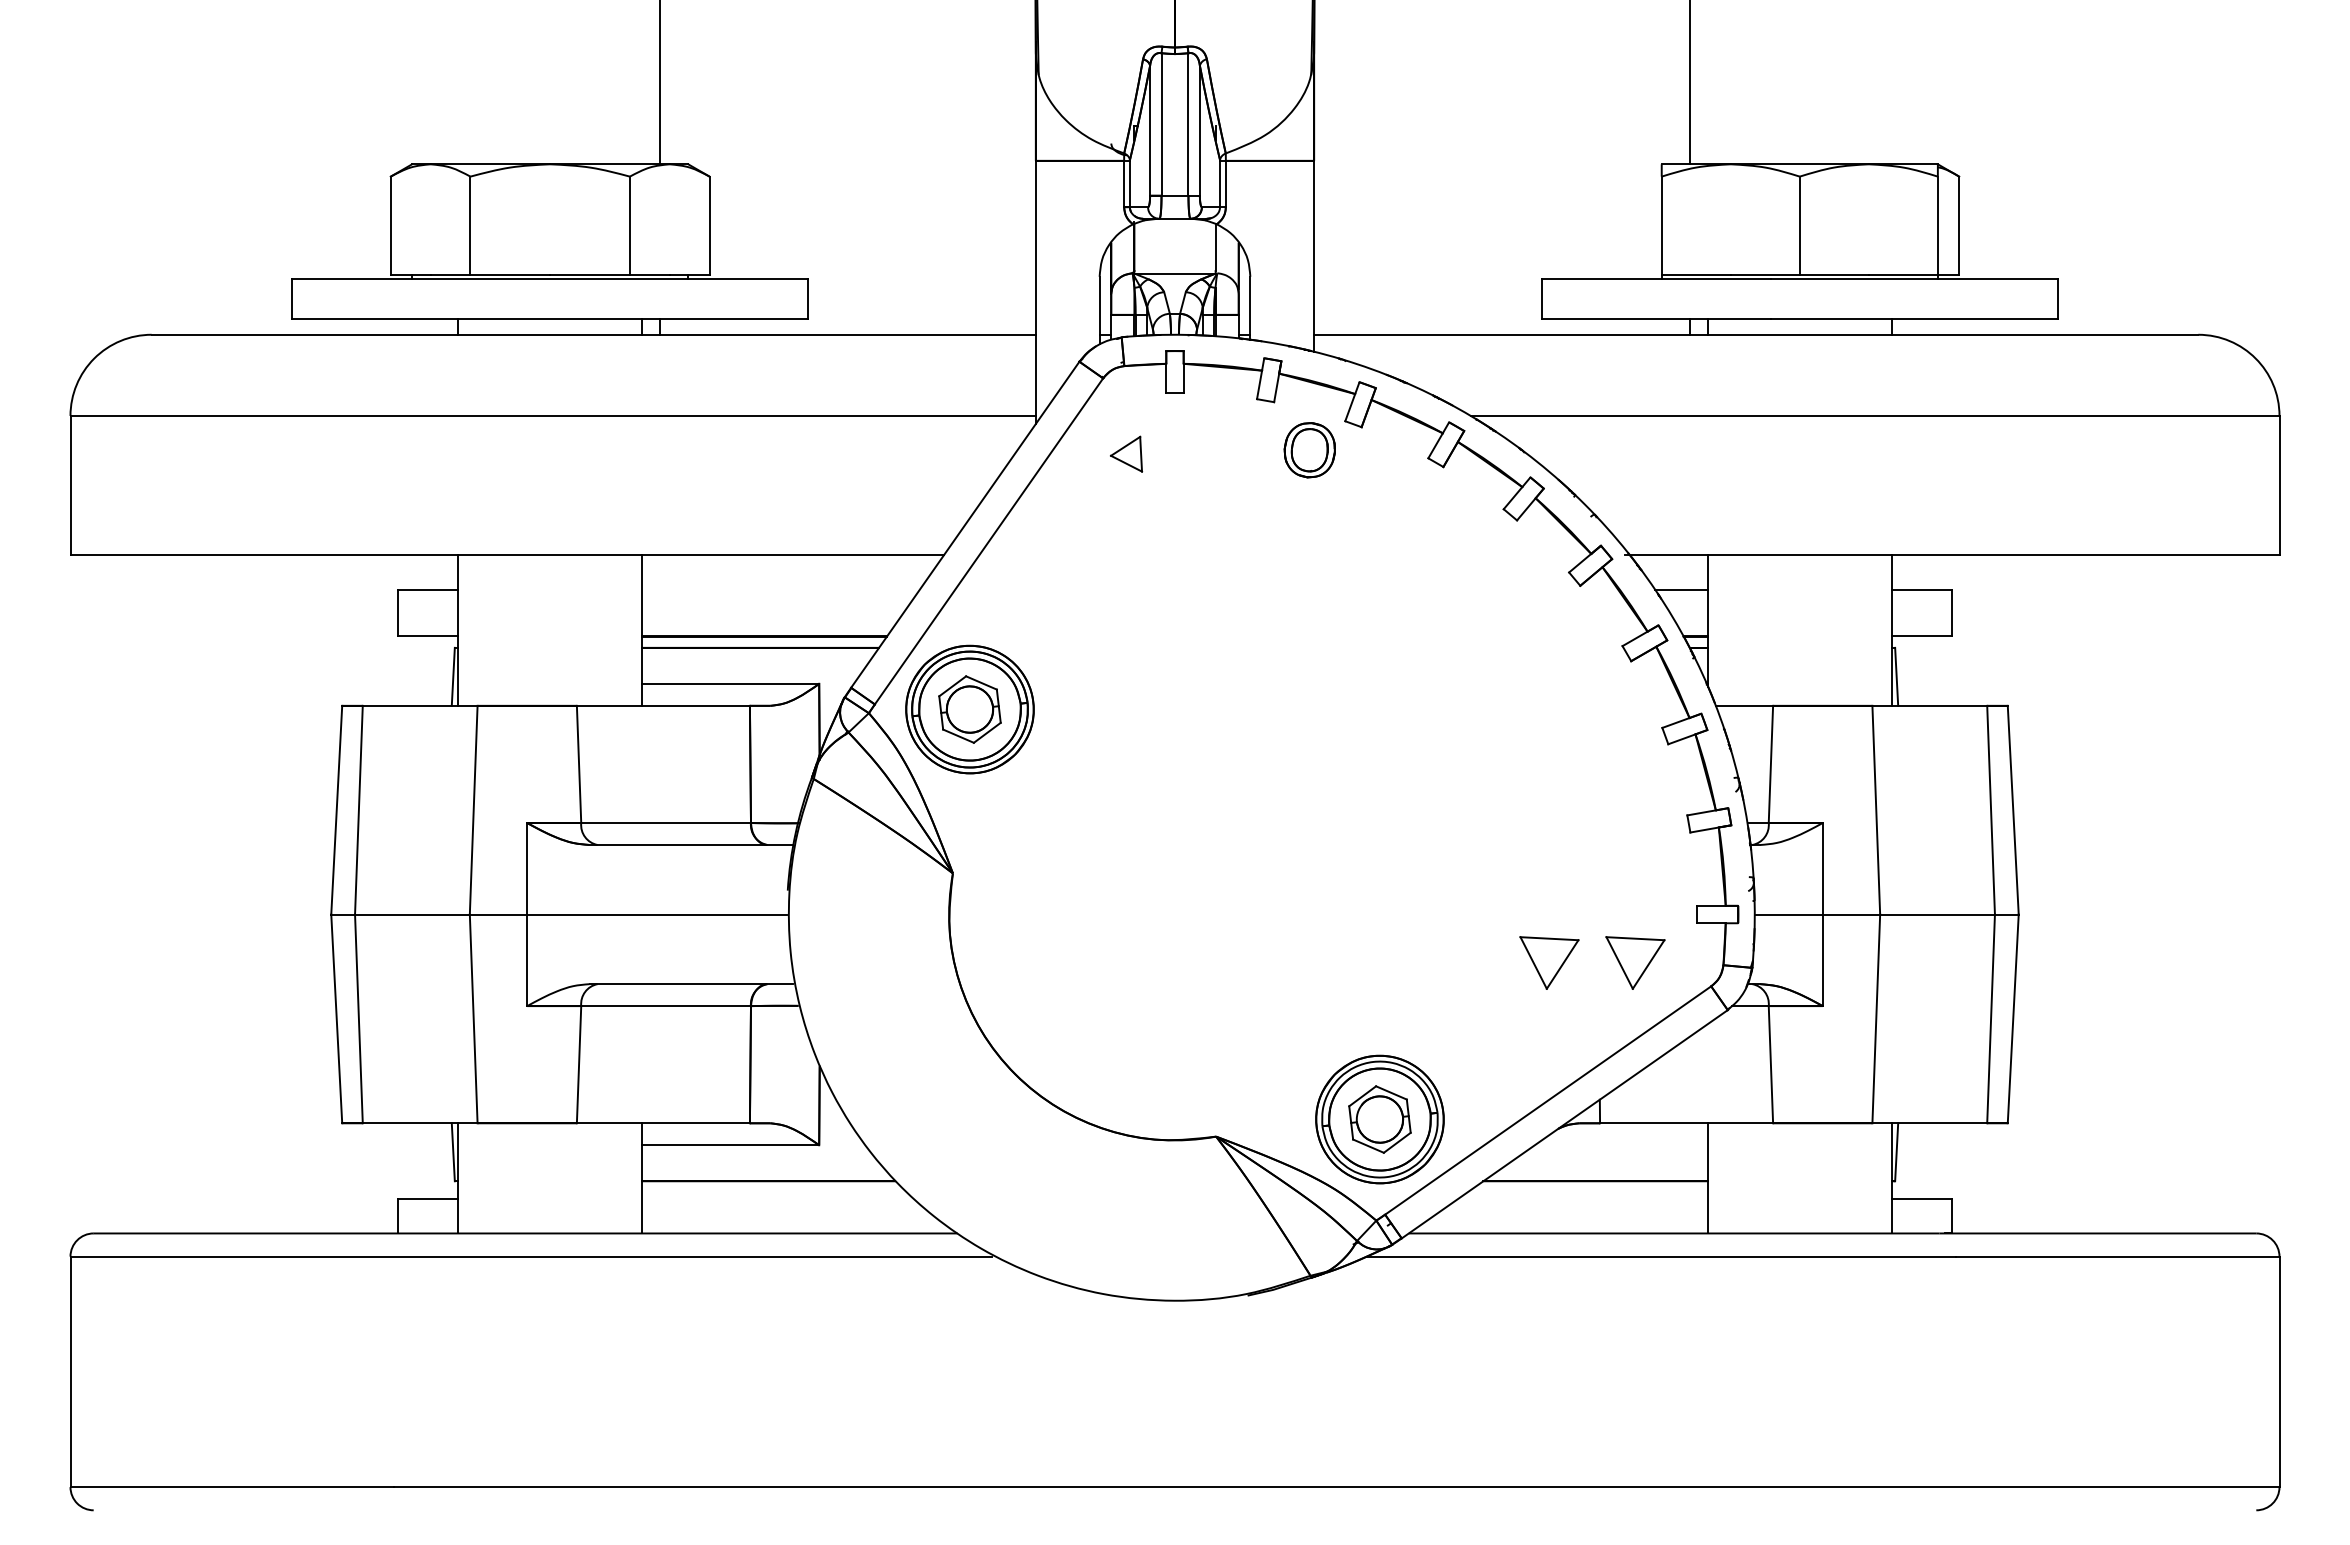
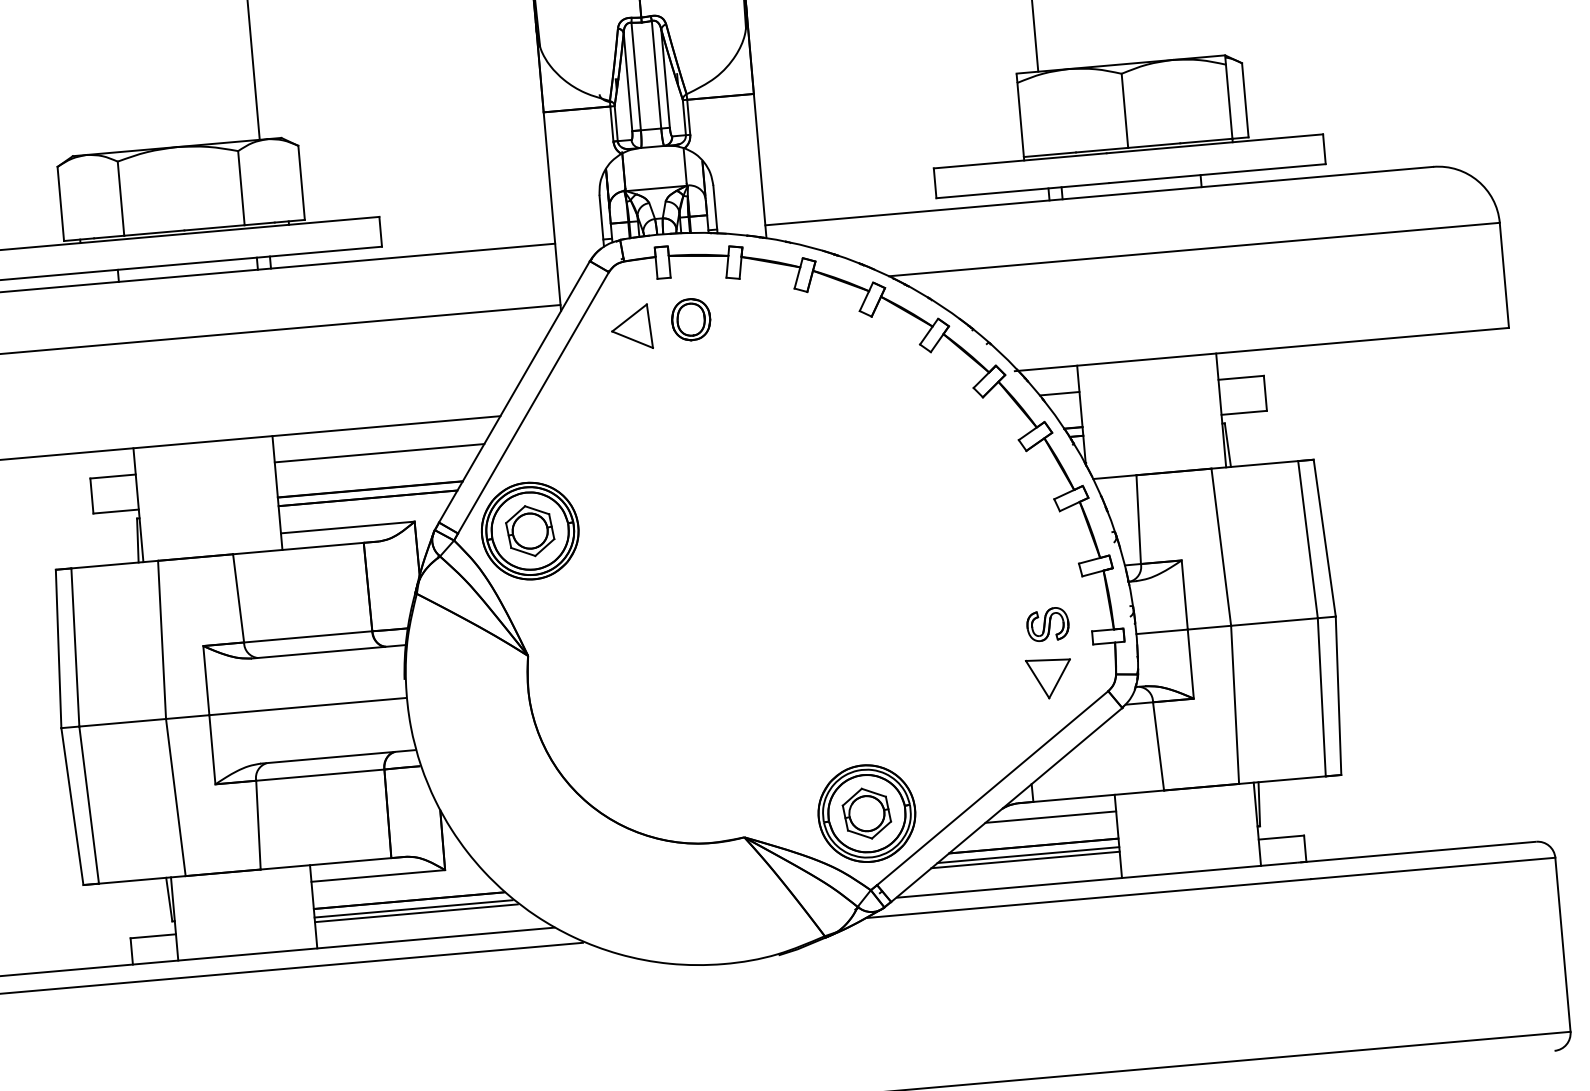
part: (1309, 450) -> (690, 319), moved
part: (1126, 454) -> (631, 328), size x1.67
line: (780, 589) -> (379, 452), added
part: (1639, 891) -> (1047, 624), added
part: (1549, 962) -> (984, 683), removed
line: (1620, 1145) -> (1050, 817), added
line: (773, 1192) -> (413, 908), added
line: (1587, 1192) -> (1028, 855), added
line: (776, 1198) -> (416, 913), added
line: (1582, 1198) -> (1025, 859), added

